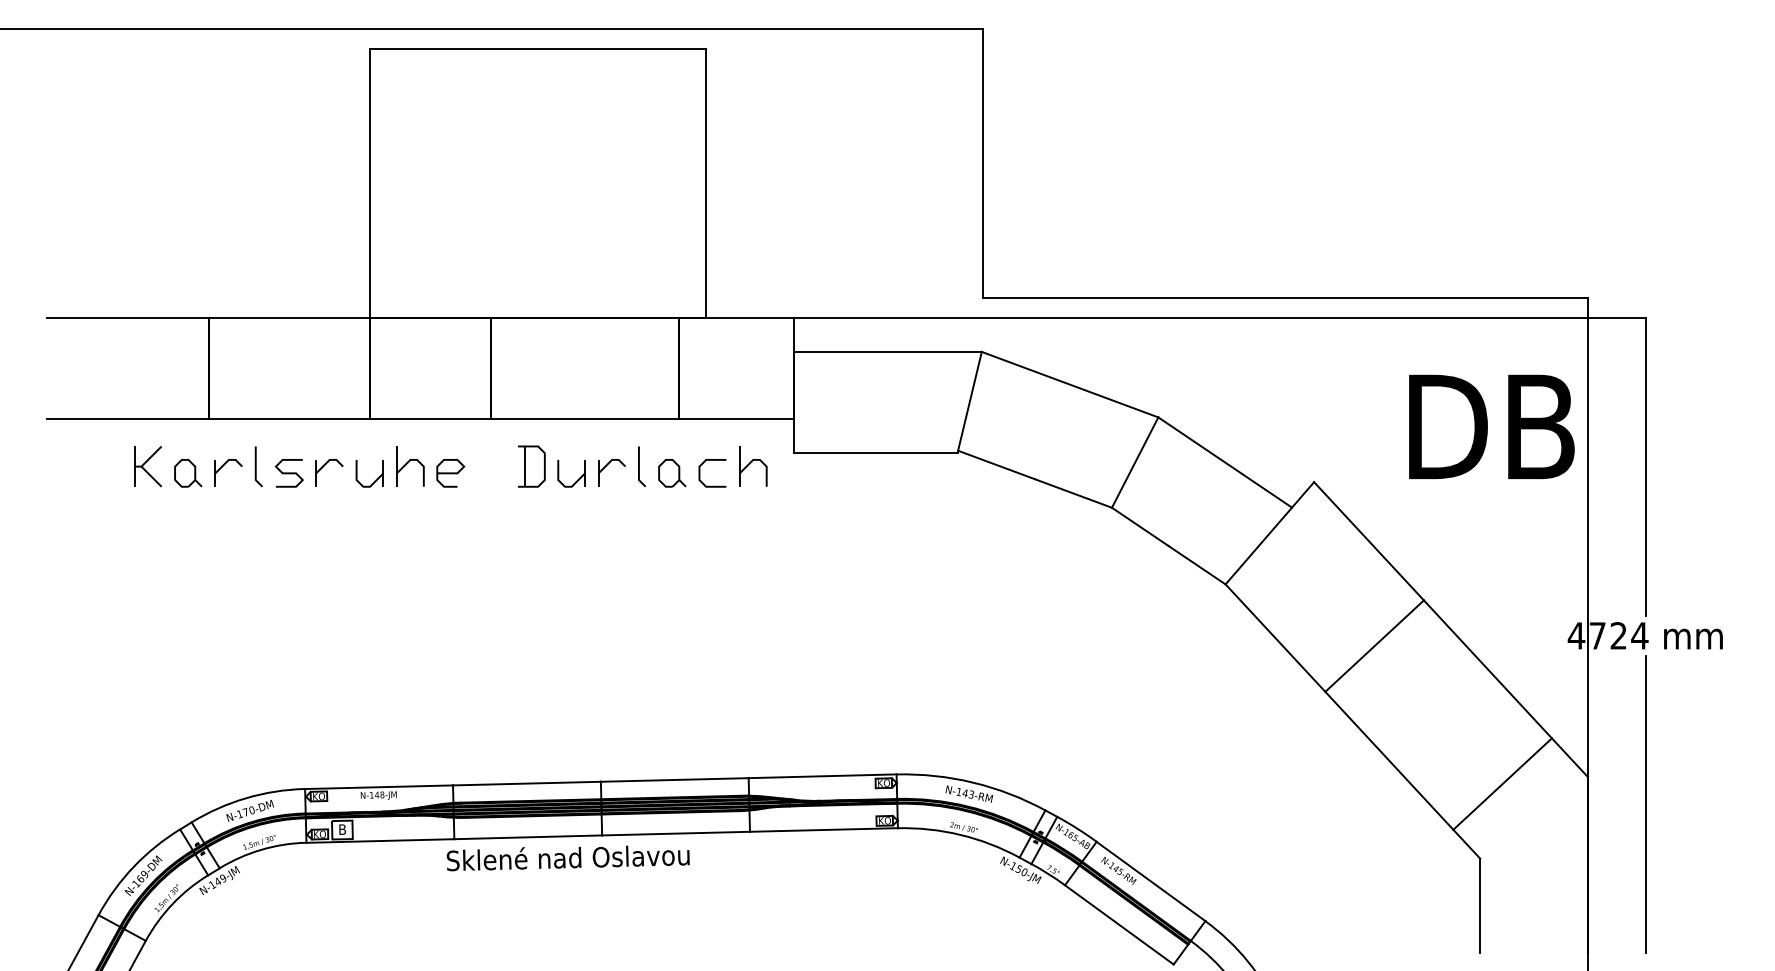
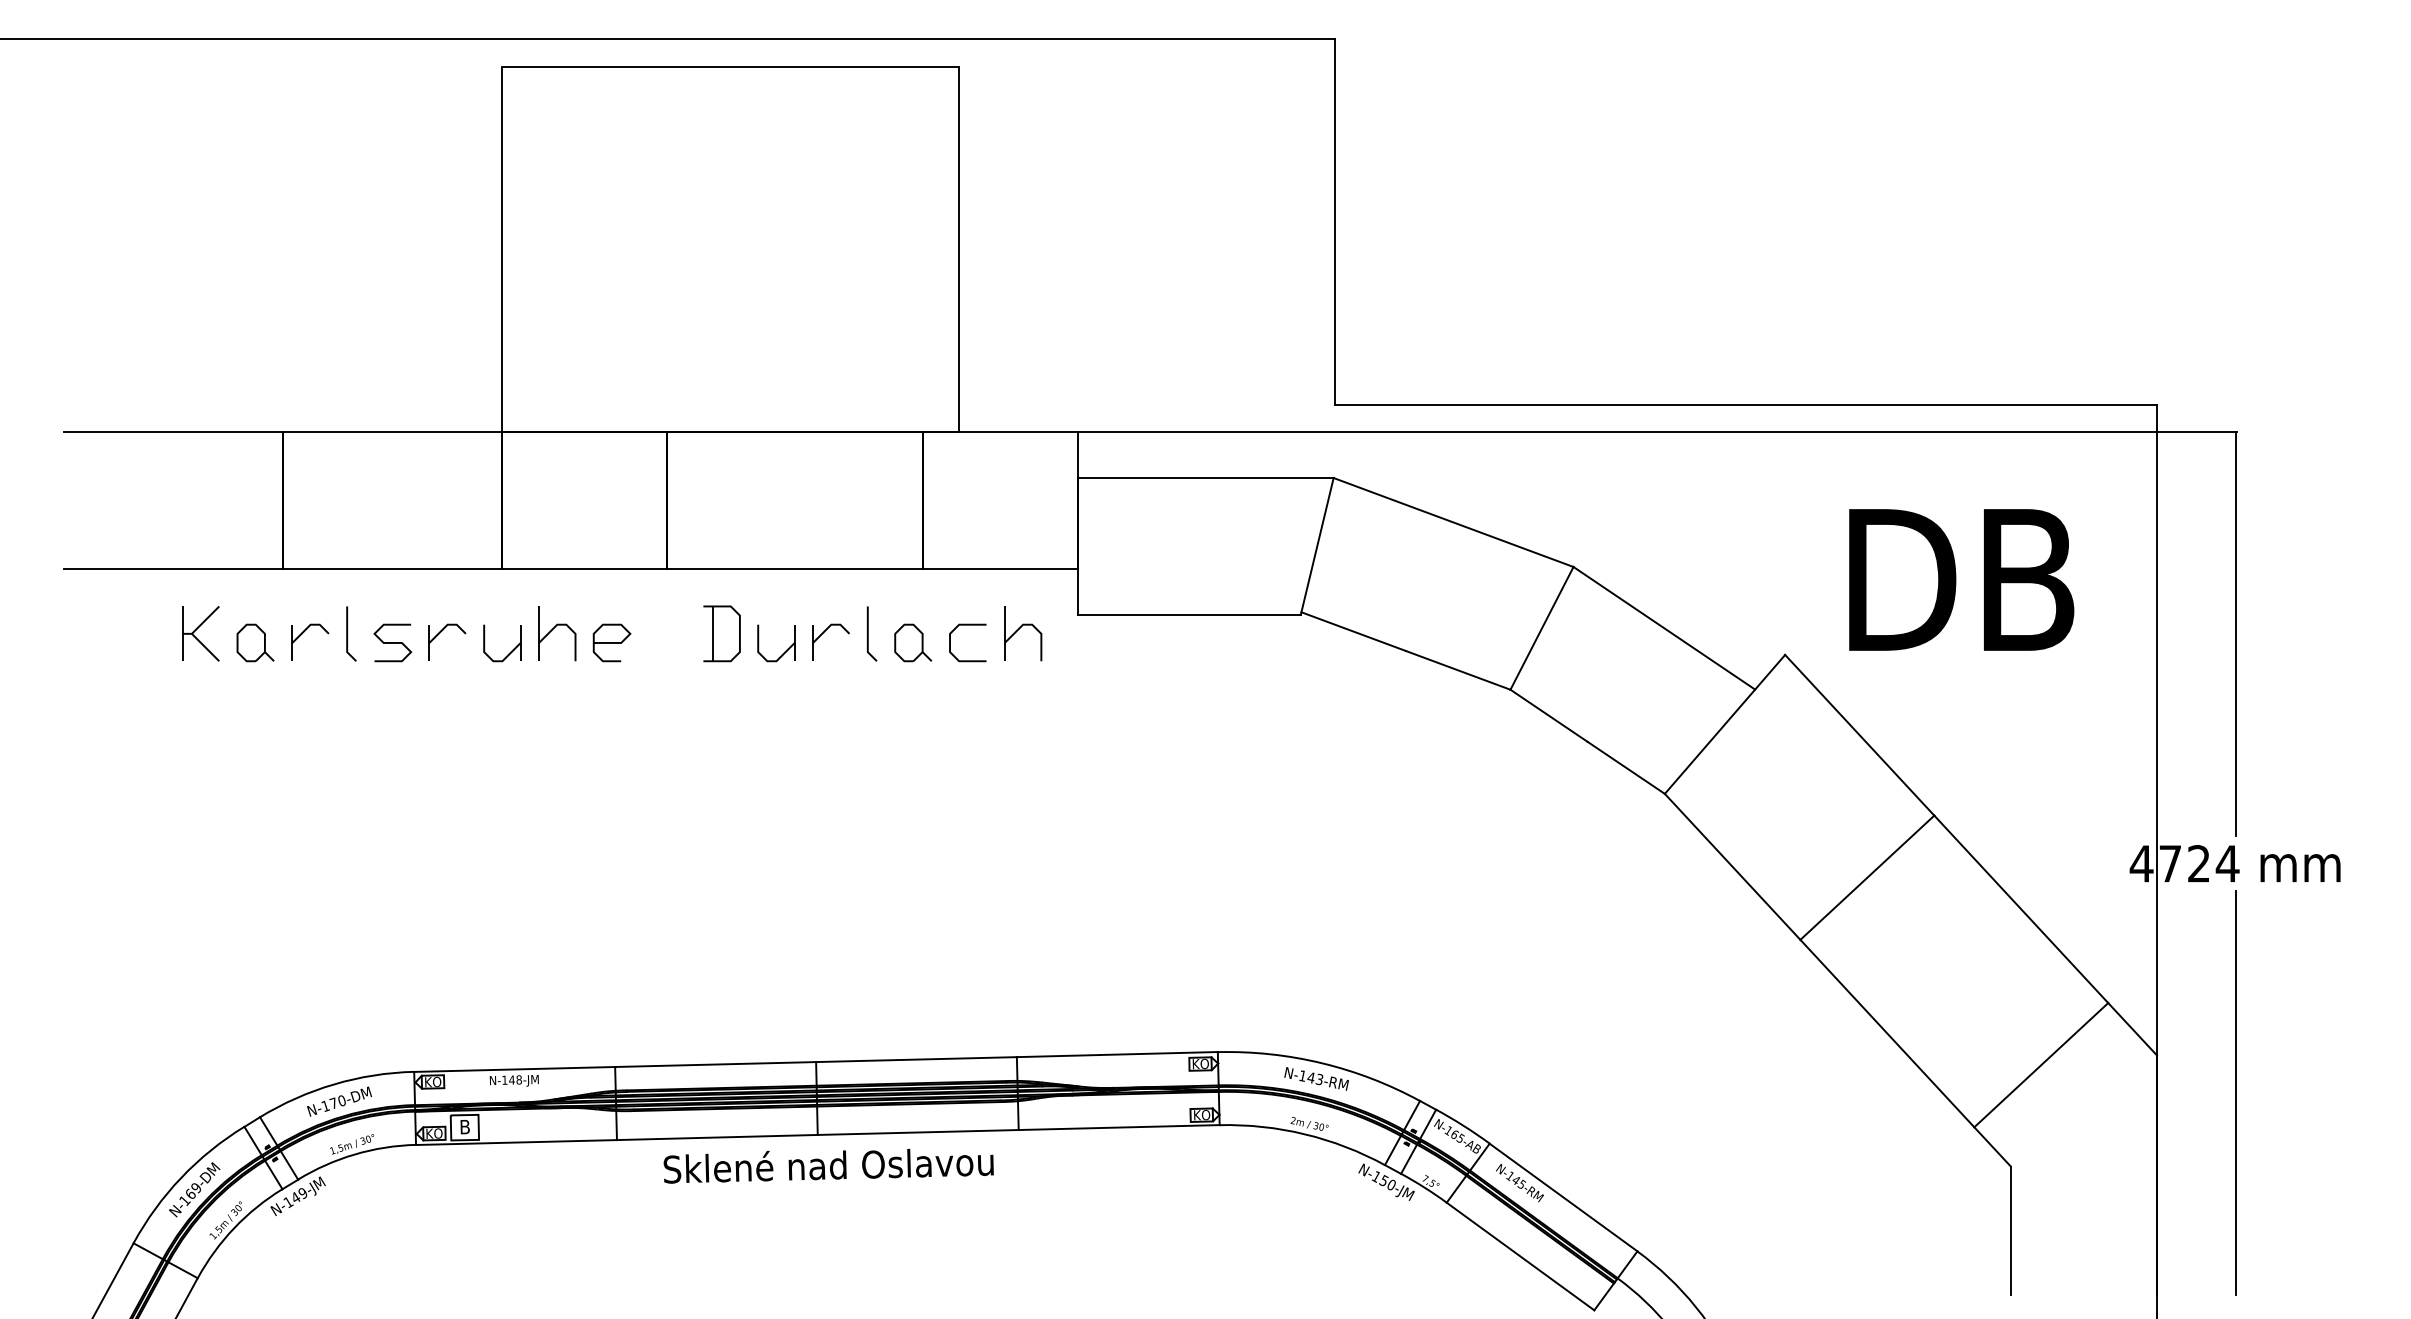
text: (1491, 426) -> (1961, 579), moved
text: (568, 858) -> (828, 1166), moved

